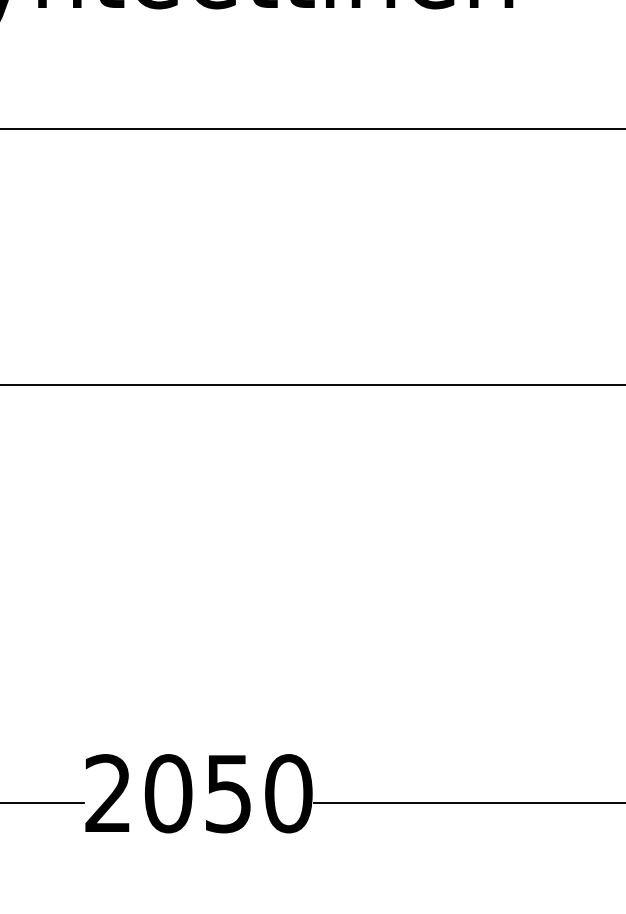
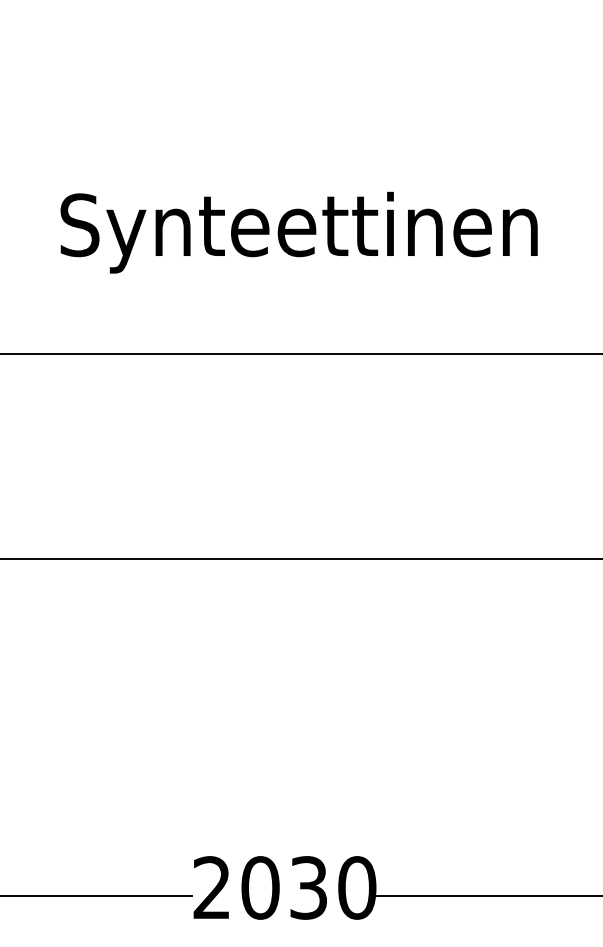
text: (228, 793) -> (308, 887), 2050 -> 2030

